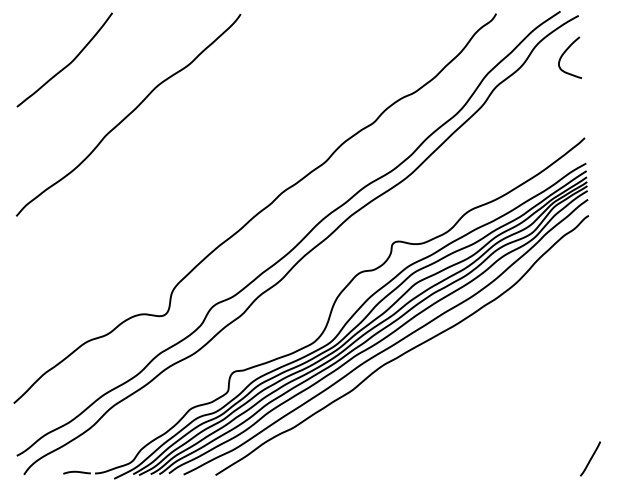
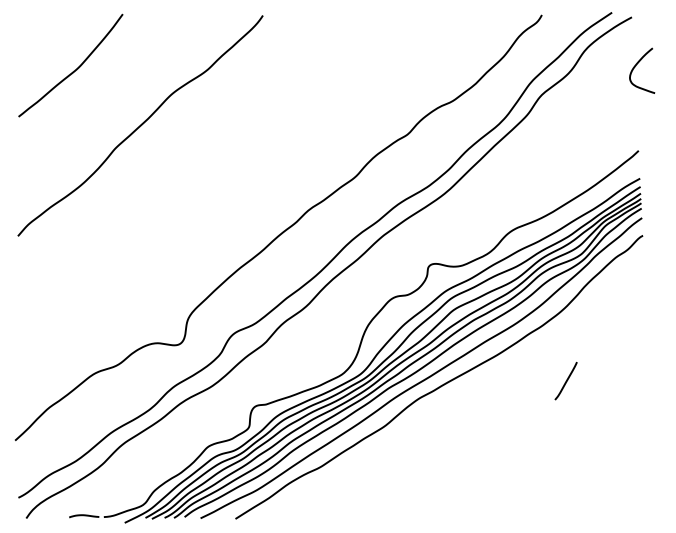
curve: (564, 54) -> (636, 67), moved
line: (590, 458) -> (566, 380), moved

